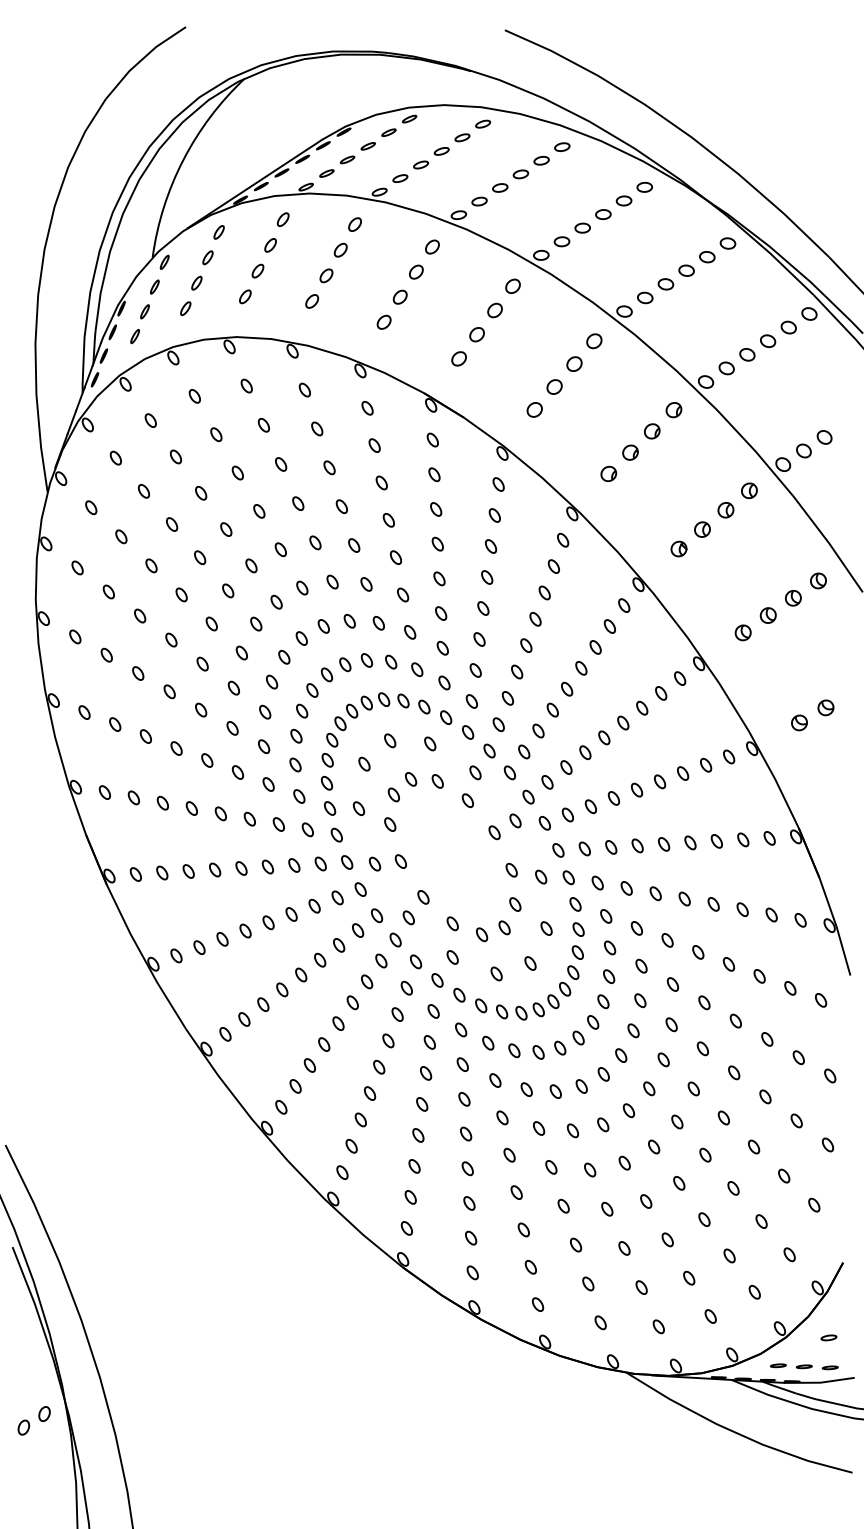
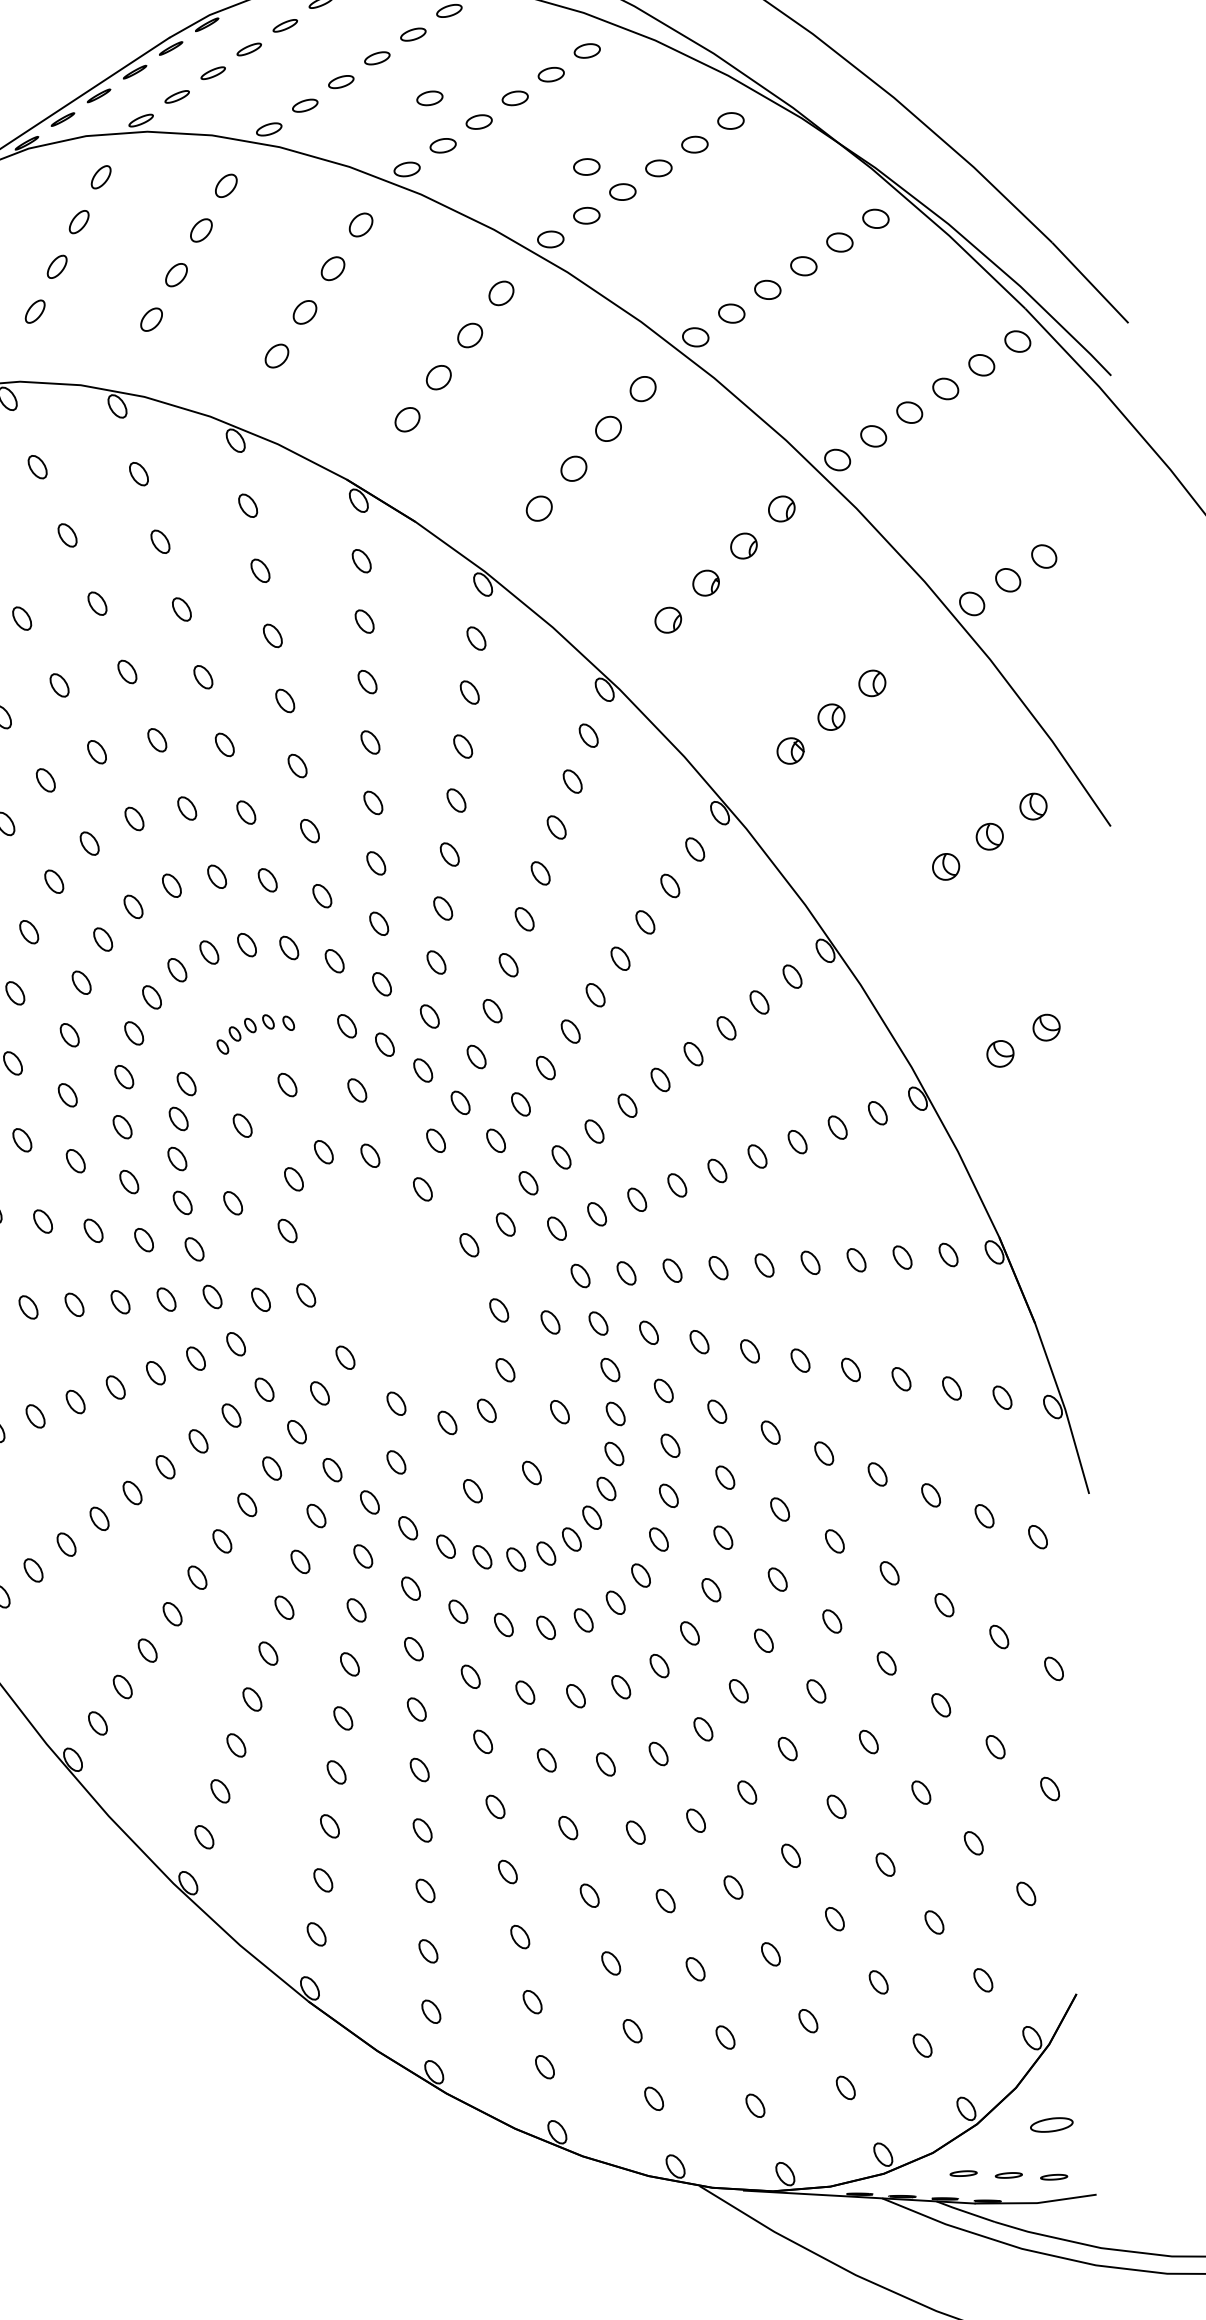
part: (471, 174) -> (429, 98), added
part: (561, 213) -> (585, 166), added
part: (749, 490) -> (913, 649), removed
part: (742, 632) -> (901, 896), removed
part: (371, 711) -> (254, 1033), size x0.6
part: (828, 1337) -> (1050, 2124), size x1.6

